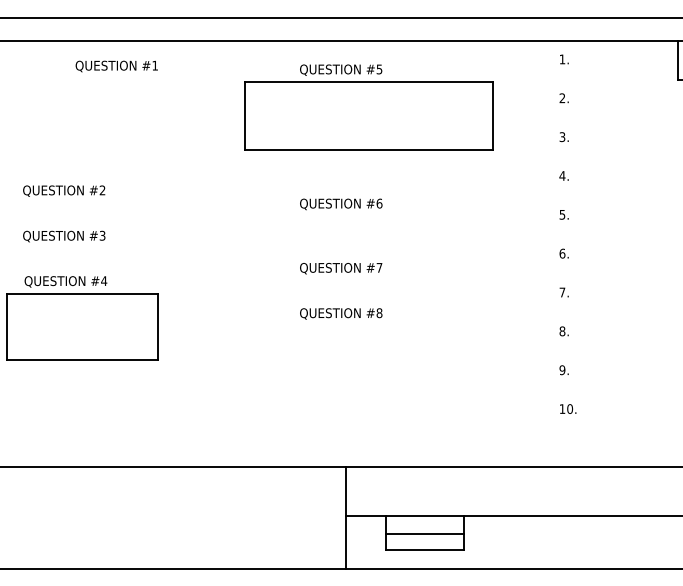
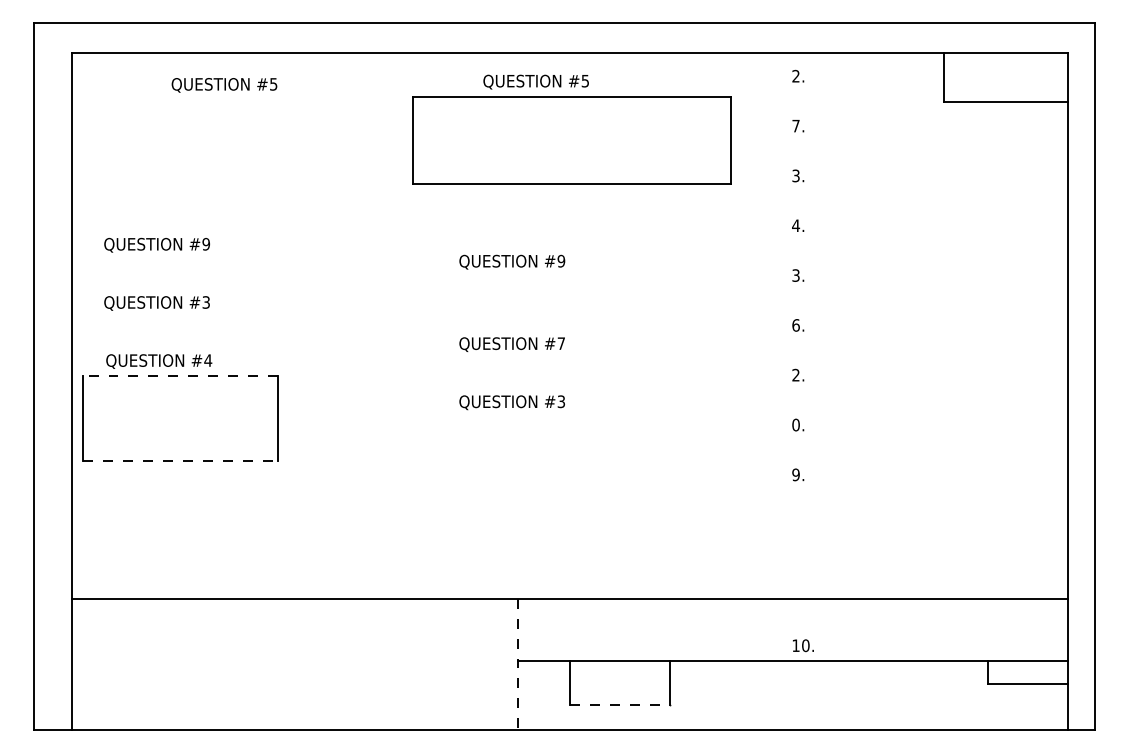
text: (562, 58) -> (795, 75), 1. -> 2.
text: (155, 65) -> (273, 84), #1 -> #5
text: (562, 97) -> (795, 125), 2. -> 7.
part: (368, 107) -> (571, 129), moved
text: (102, 190) -> (206, 244), #2 -> #9
text: (379, 203) -> (561, 260), #6 -> #9
text: (562, 213) -> (795, 274), 5. -> 3.
text: (562, 291) -> (795, 374), 7. -> 2.
line: (82, 293) -> (180, 376), solid -> dashed
text: (379, 312) -> (561, 401), #8 -> #3
text: (562, 331) -> (795, 425), 8. -> 0.
line: (83, 359) -> (181, 461), solid -> dashed
text: (568, 408) -> (803, 645), moved
line: (346, 518) -> (518, 664), solid -> dashed
line: (424, 533) -> (619, 684), removed
line: (424, 550) -> (619, 705), solid -> dashed

